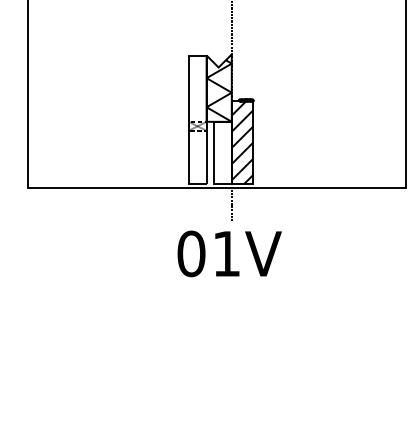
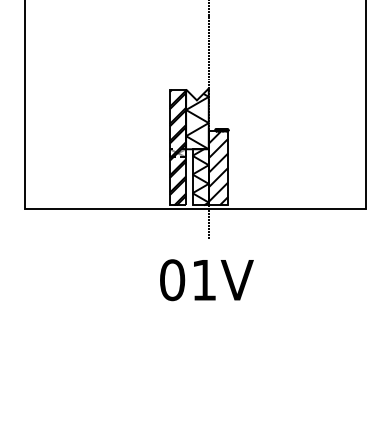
hatch: (197, 119) -> (177, 147), added
hatch: (222, 153) -> (200, 177), added
text: (229, 254) -> (206, 280), moved

